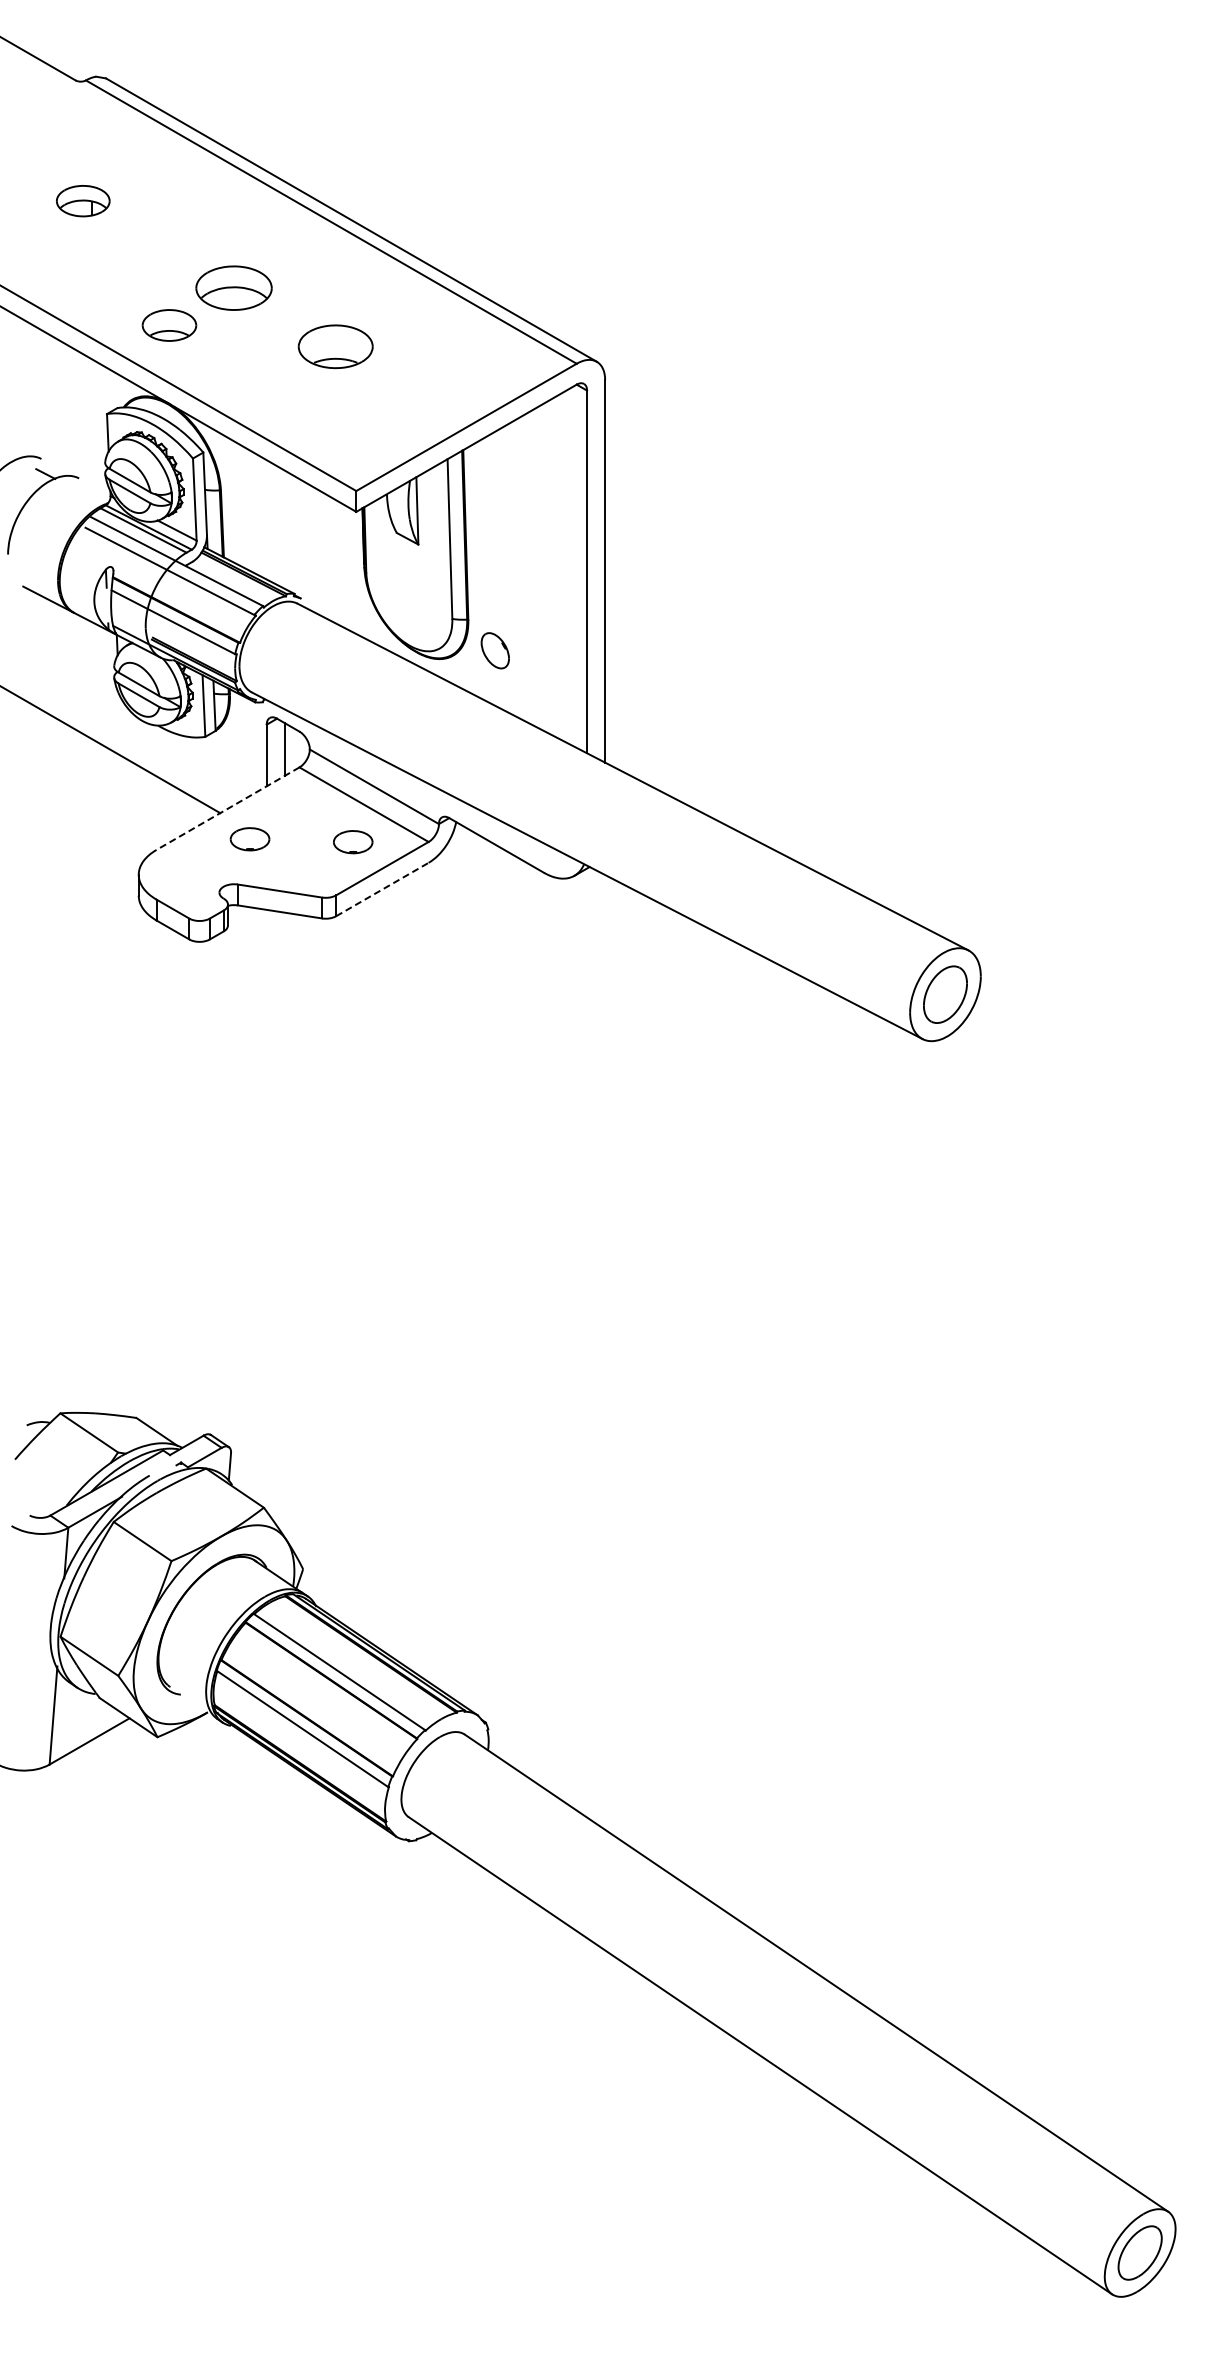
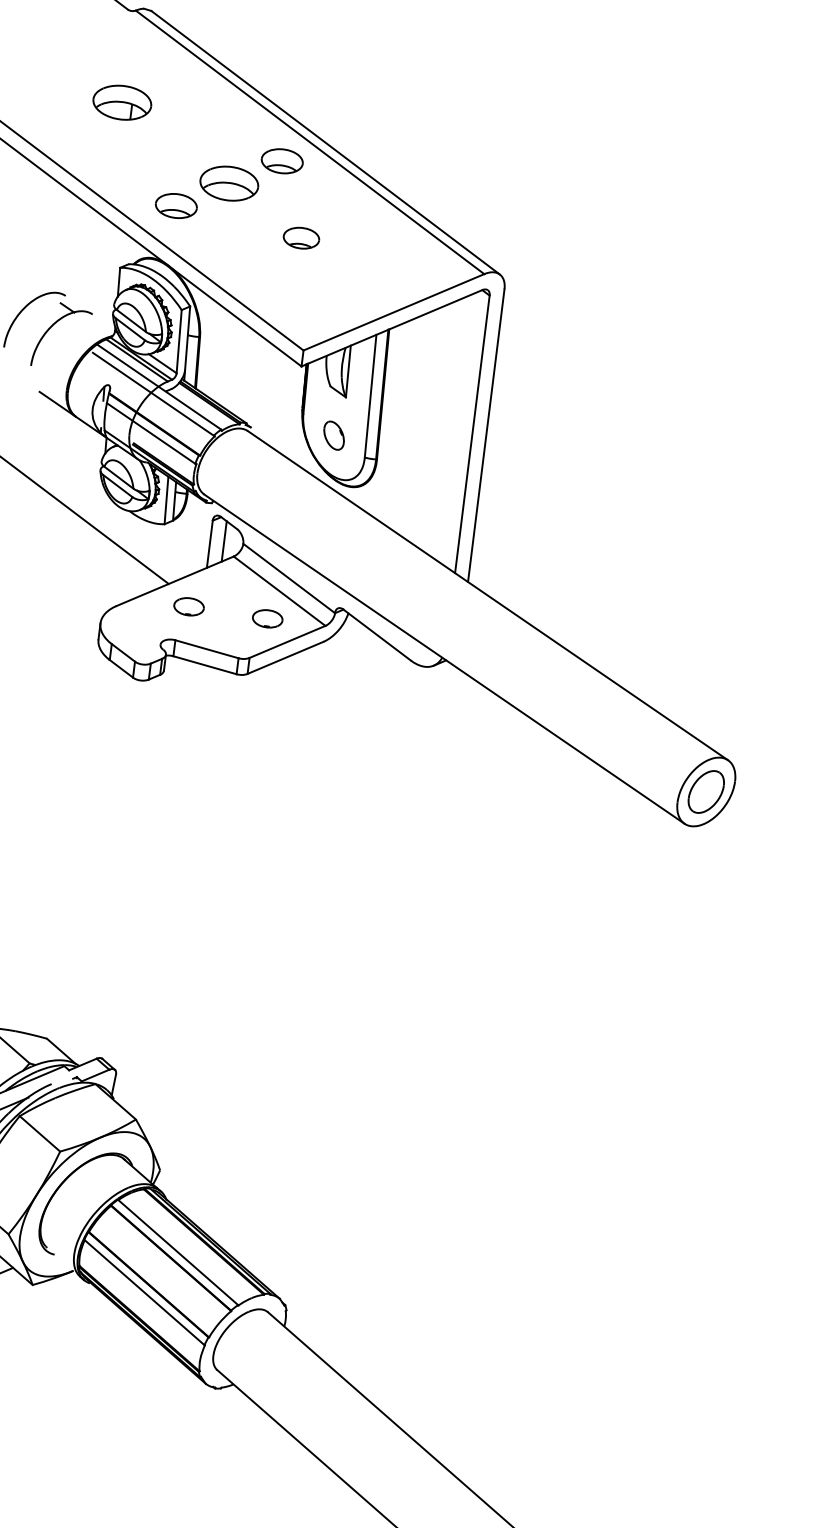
part: (82, 200) -> (121, 102), size x1.43
part: (298, 250) -> (282, 160), added
part: (335, 346) -> (301, 237), size x0.62
part: (494, 650) -> (333, 435), moved
line: (228, 808) -> (175, 581), dashed -> solid
line: (382, 889) -> (285, 657), dashed -> solid

